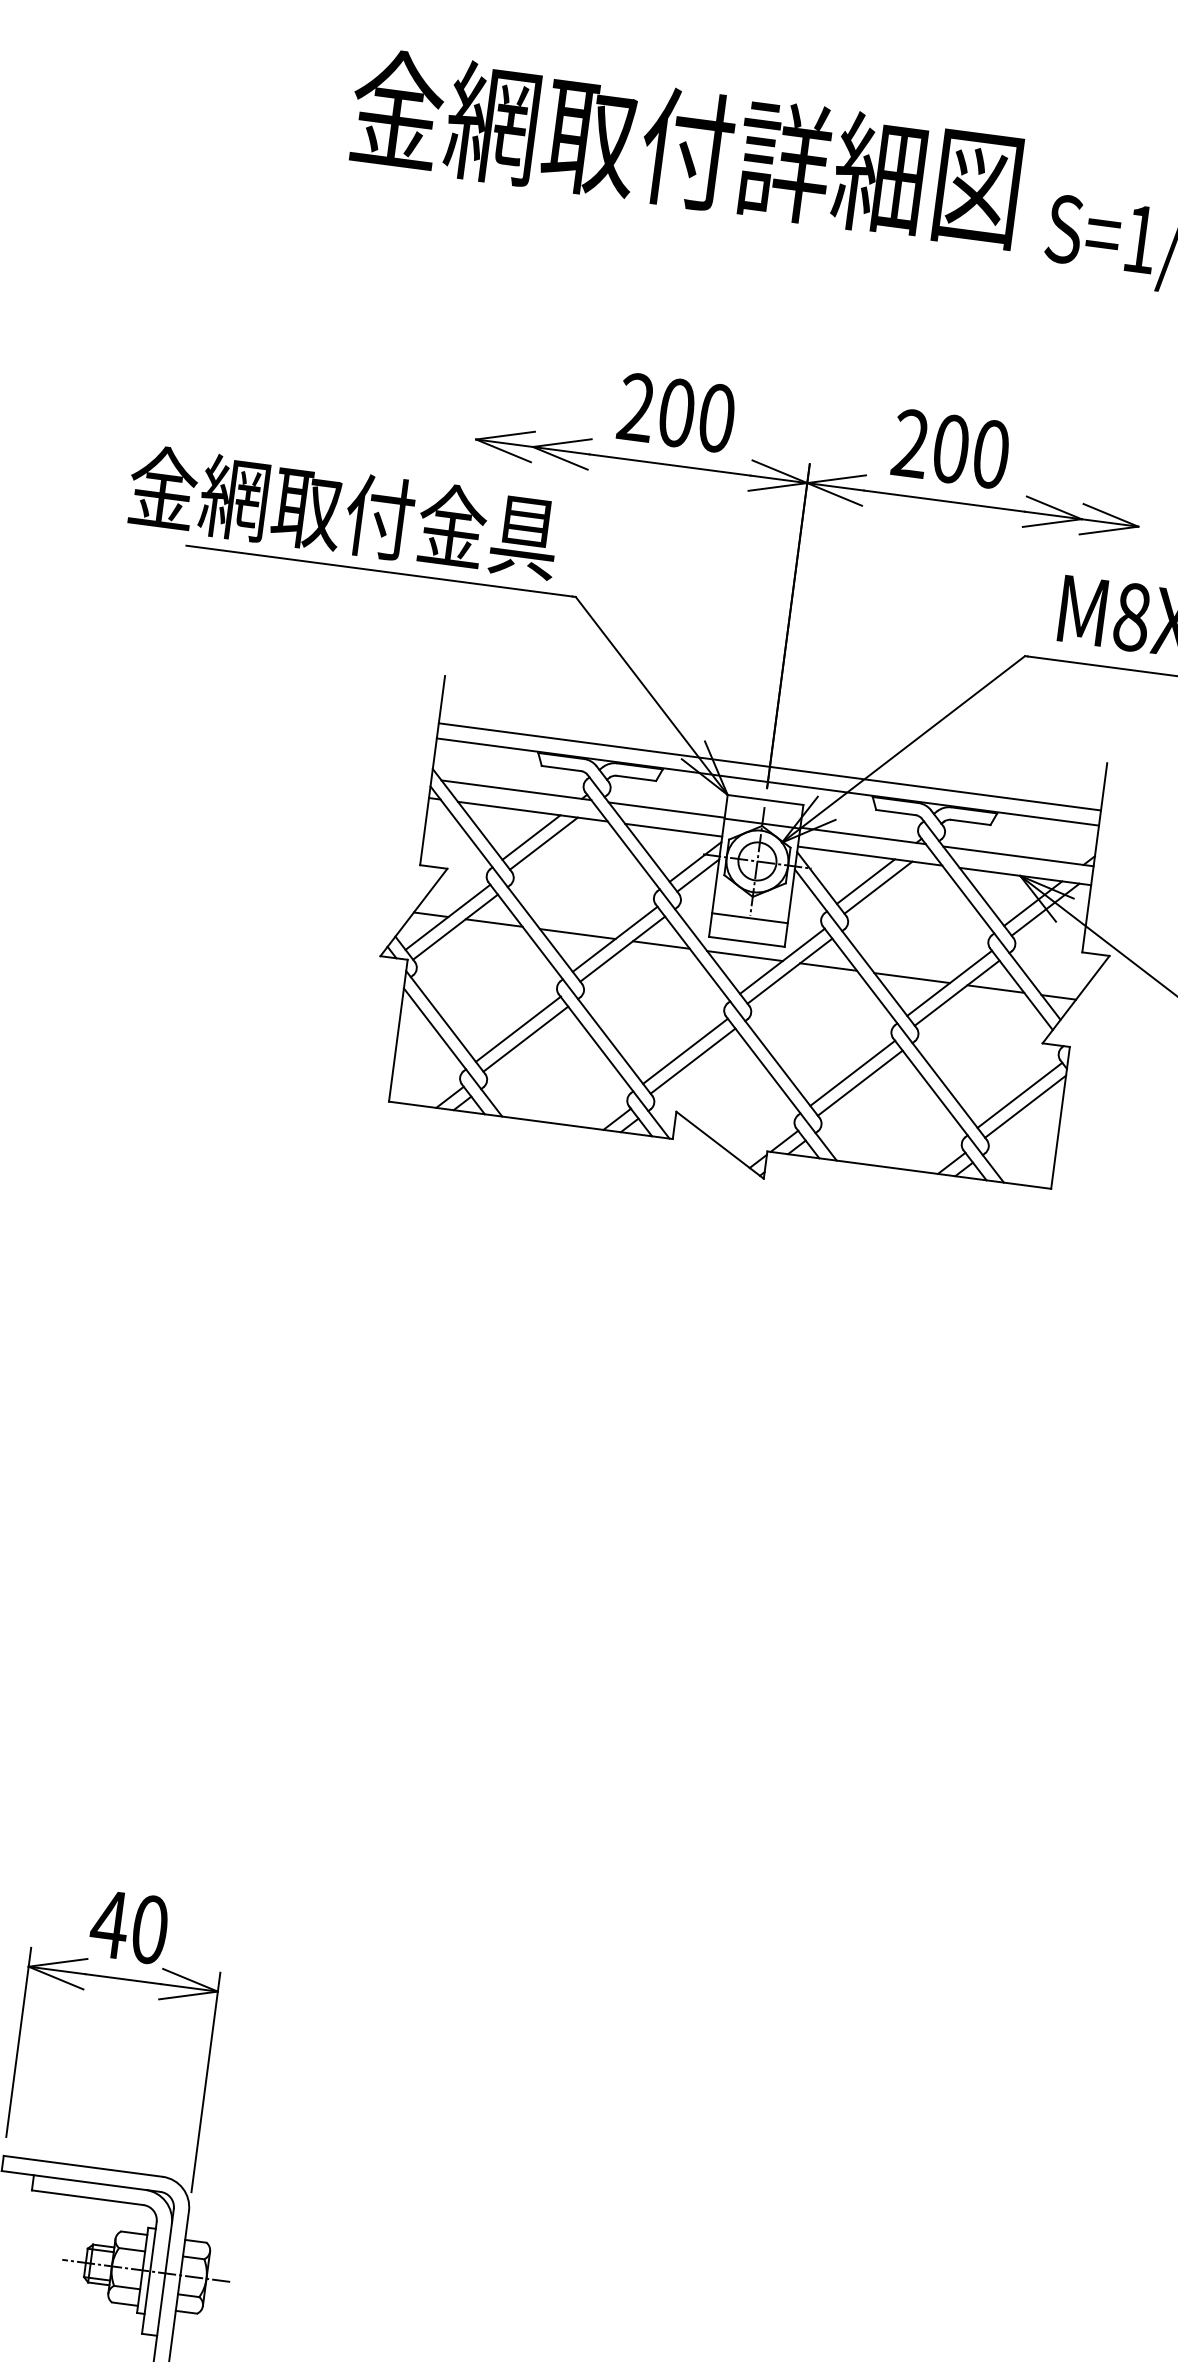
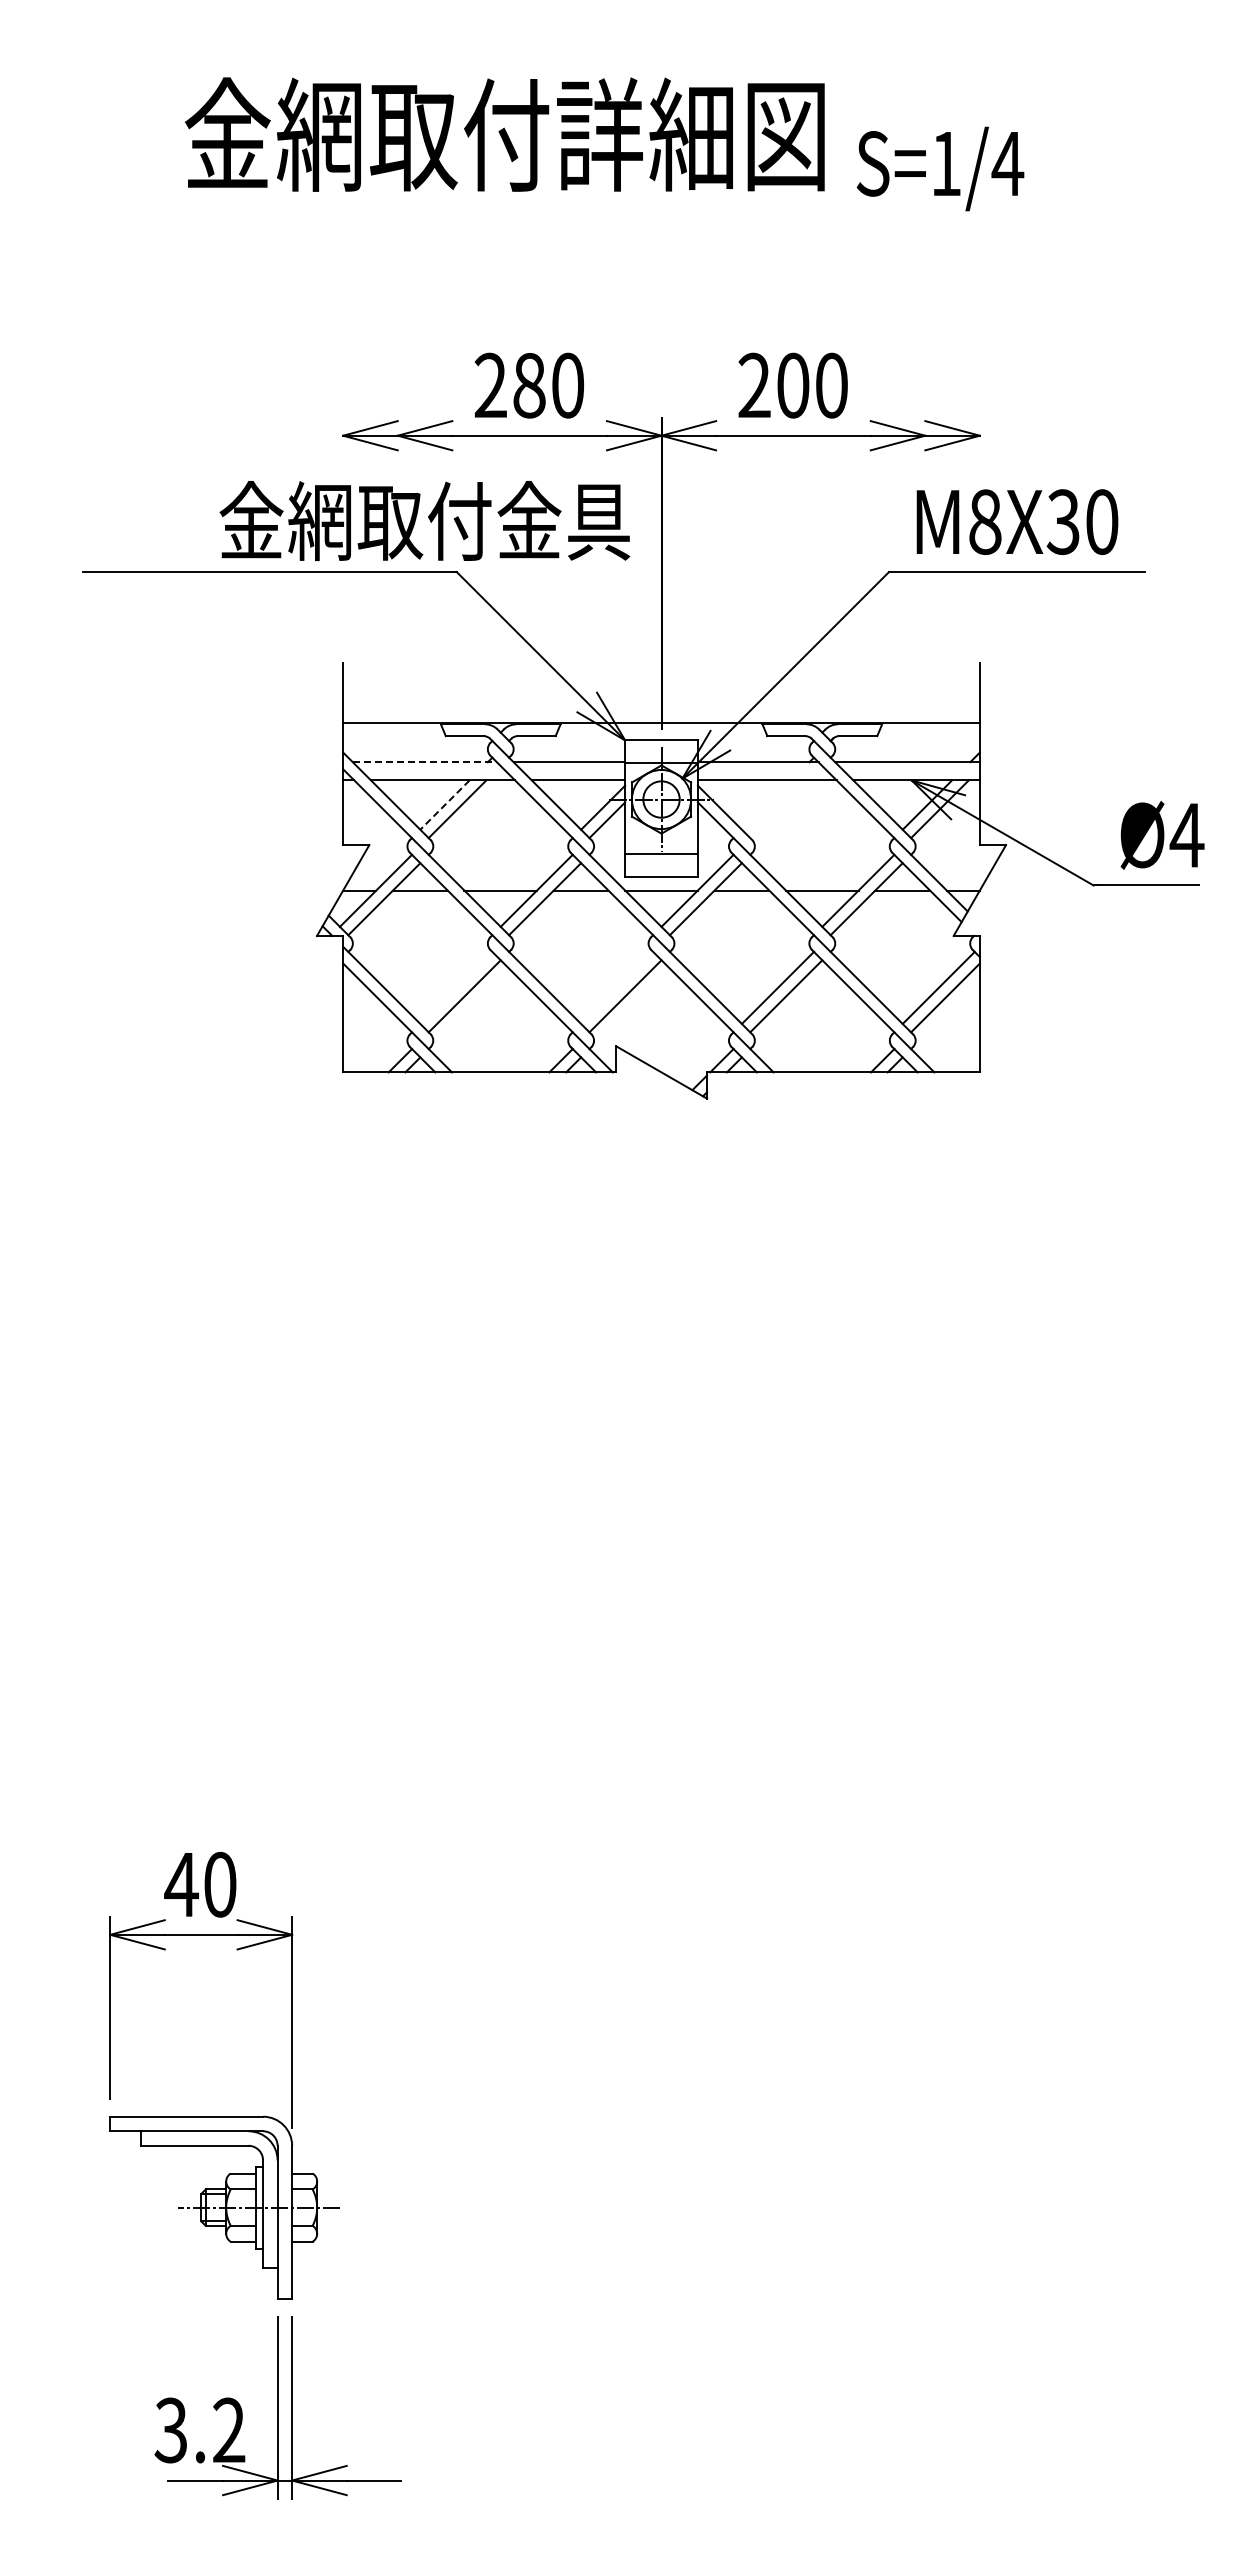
text: (676, 412) -> (529, 385), 200 -> 280
text: (343, 511) -> (424, 520), moved
line: (769, 766) -> (661, 708), removed
line: (517, 790) -> (425, 762), solid -> dashed
line: (530, 837) -> (444, 805), solid -> dashed
line: (865, 880) -> (766, 804), removed
line: (877, 887) -> (778, 809), removed
line: (518, 1028) -> (456, 987), removed
line: (685, 1050) -> (617, 987), removed

